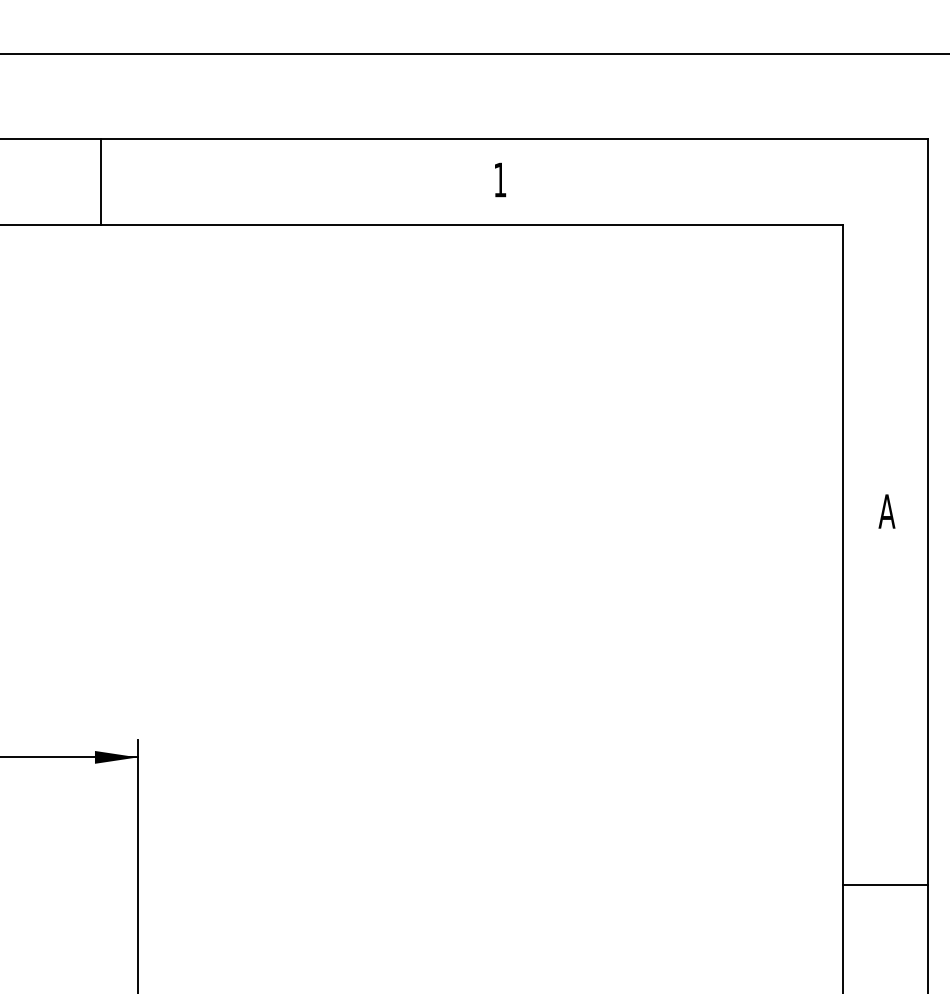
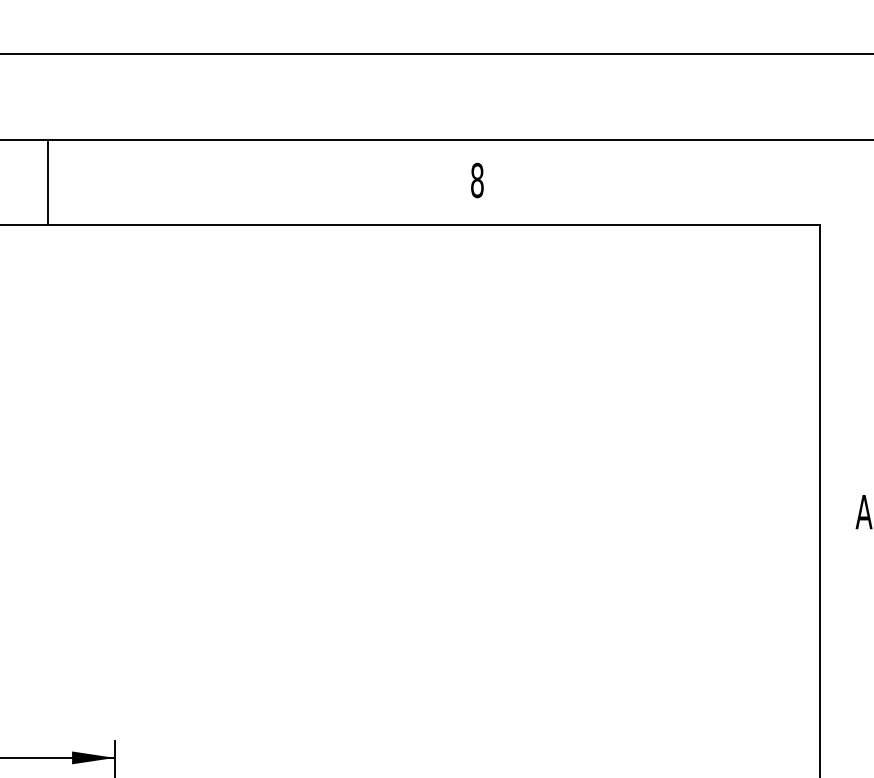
text: (500, 179) -> (477, 180), 1 -> 8
line: (101, 181) -> (48, 182), moved

